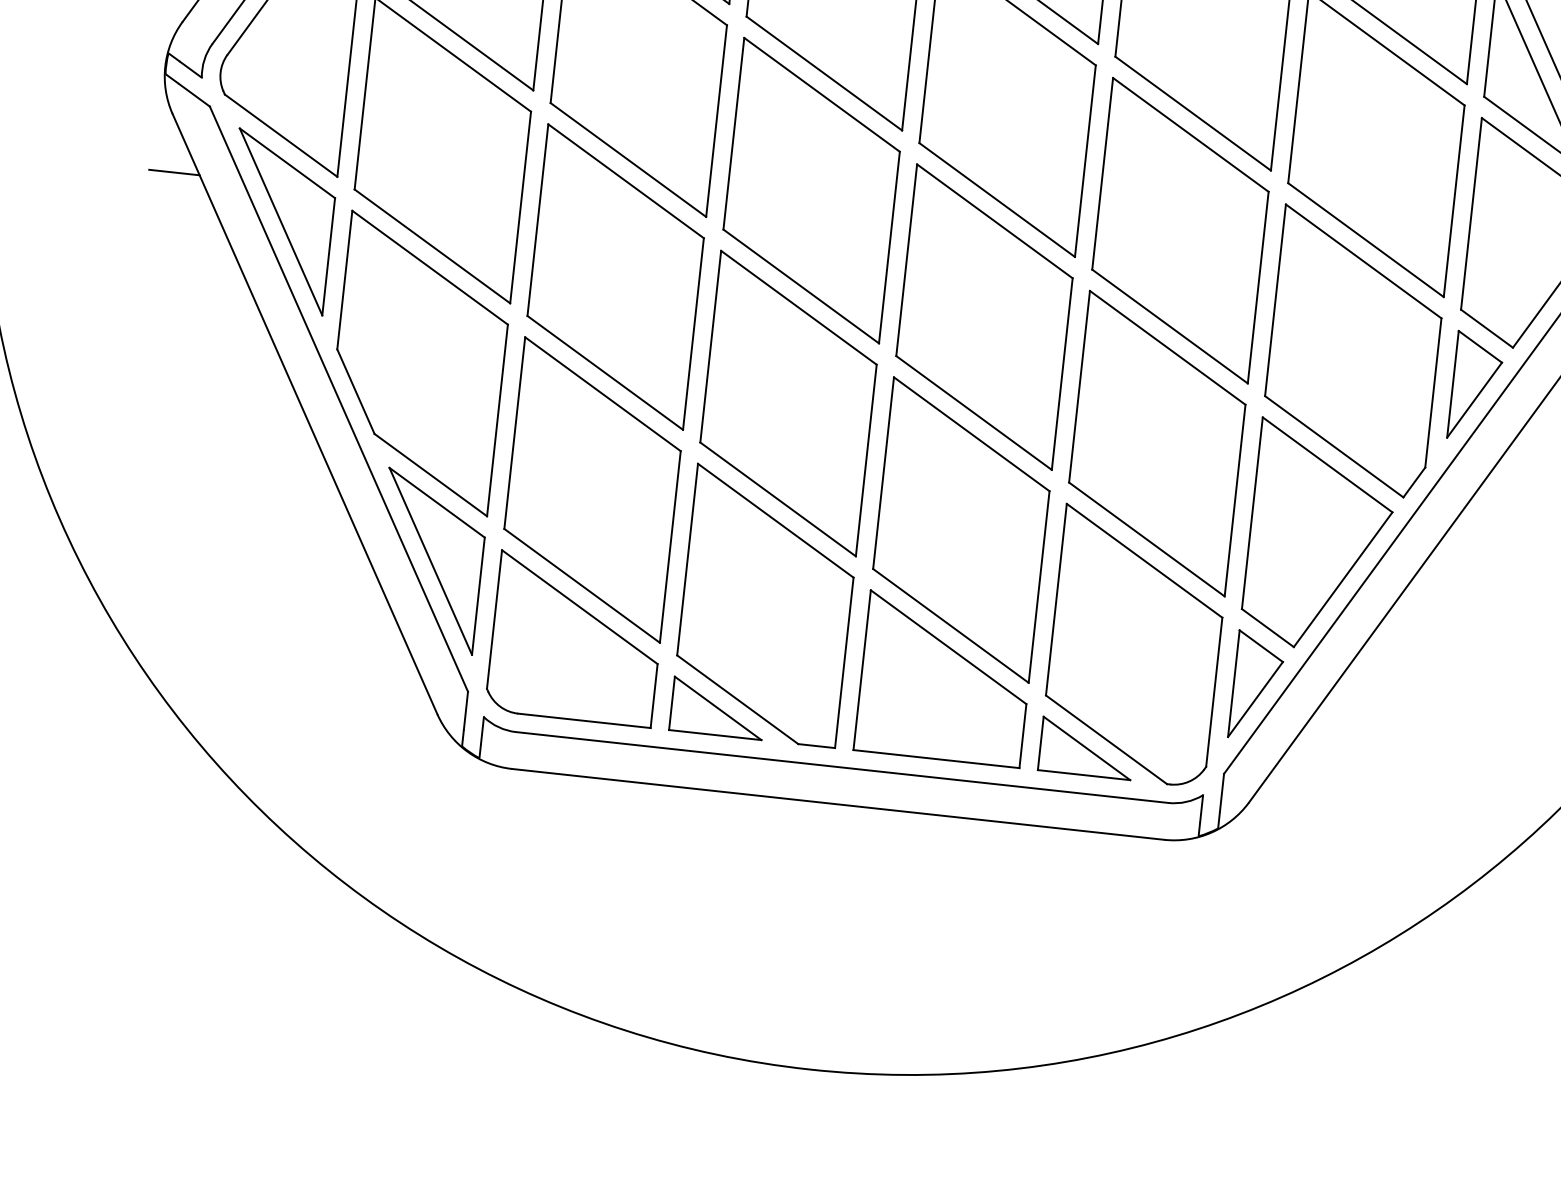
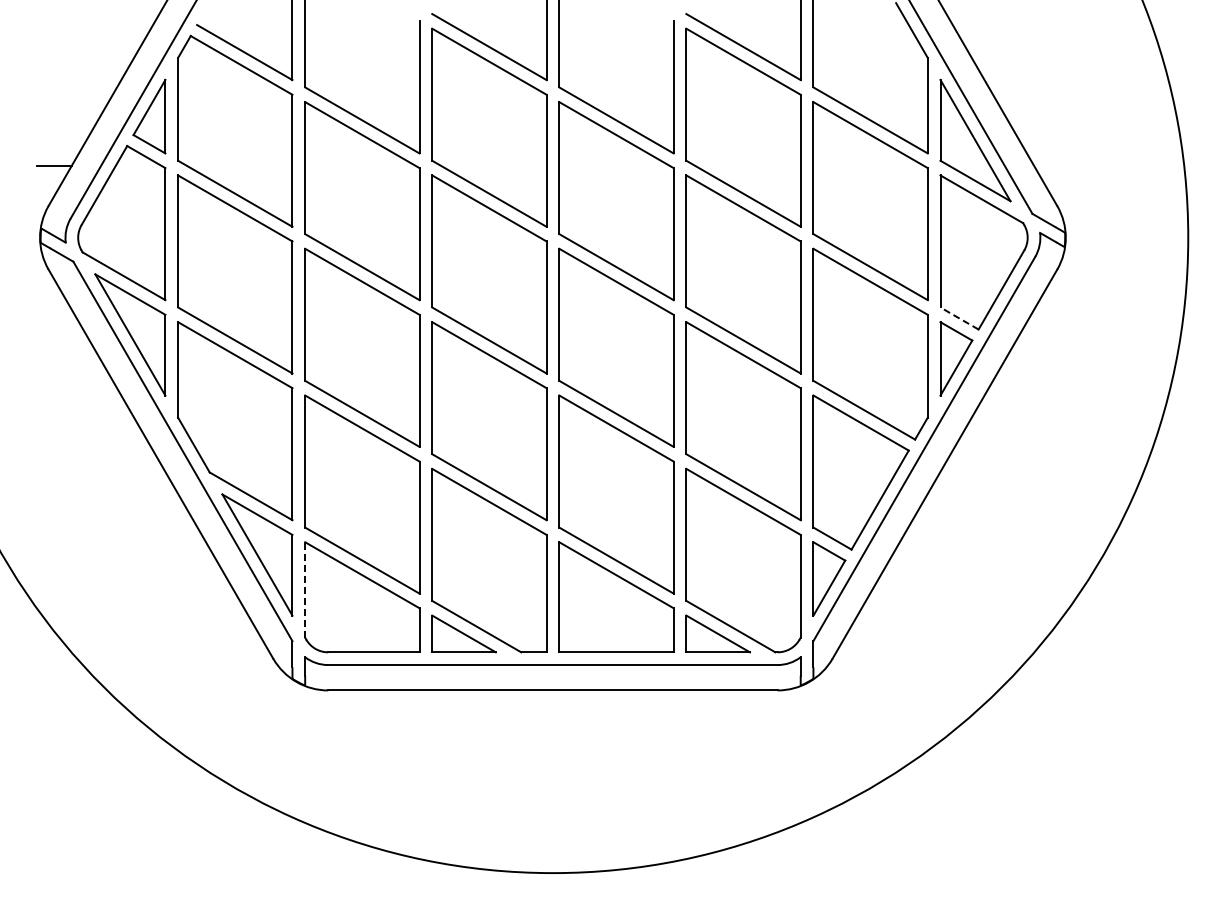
line: (173, 172) -> (53, 309), removed
line: (1486, 328) -> (959, 318), solid -> dashed
line: (495, 618) -> (305, 589), solid -> dashed

